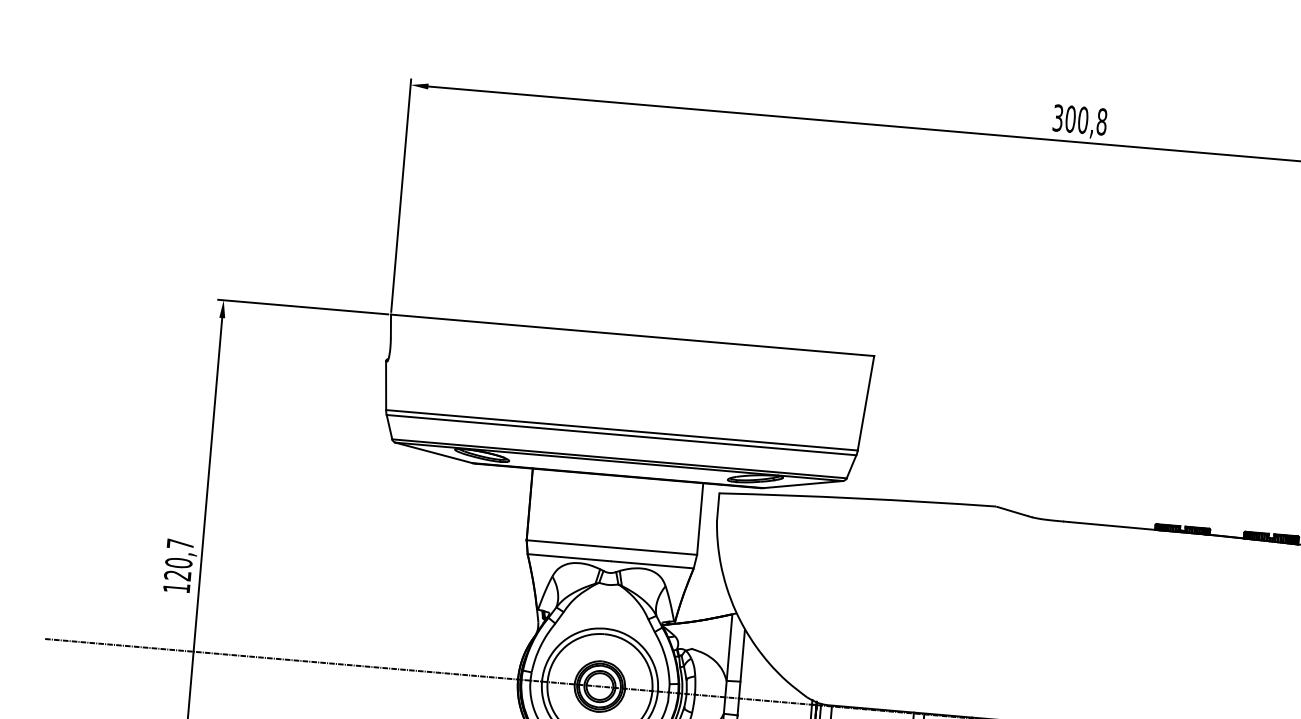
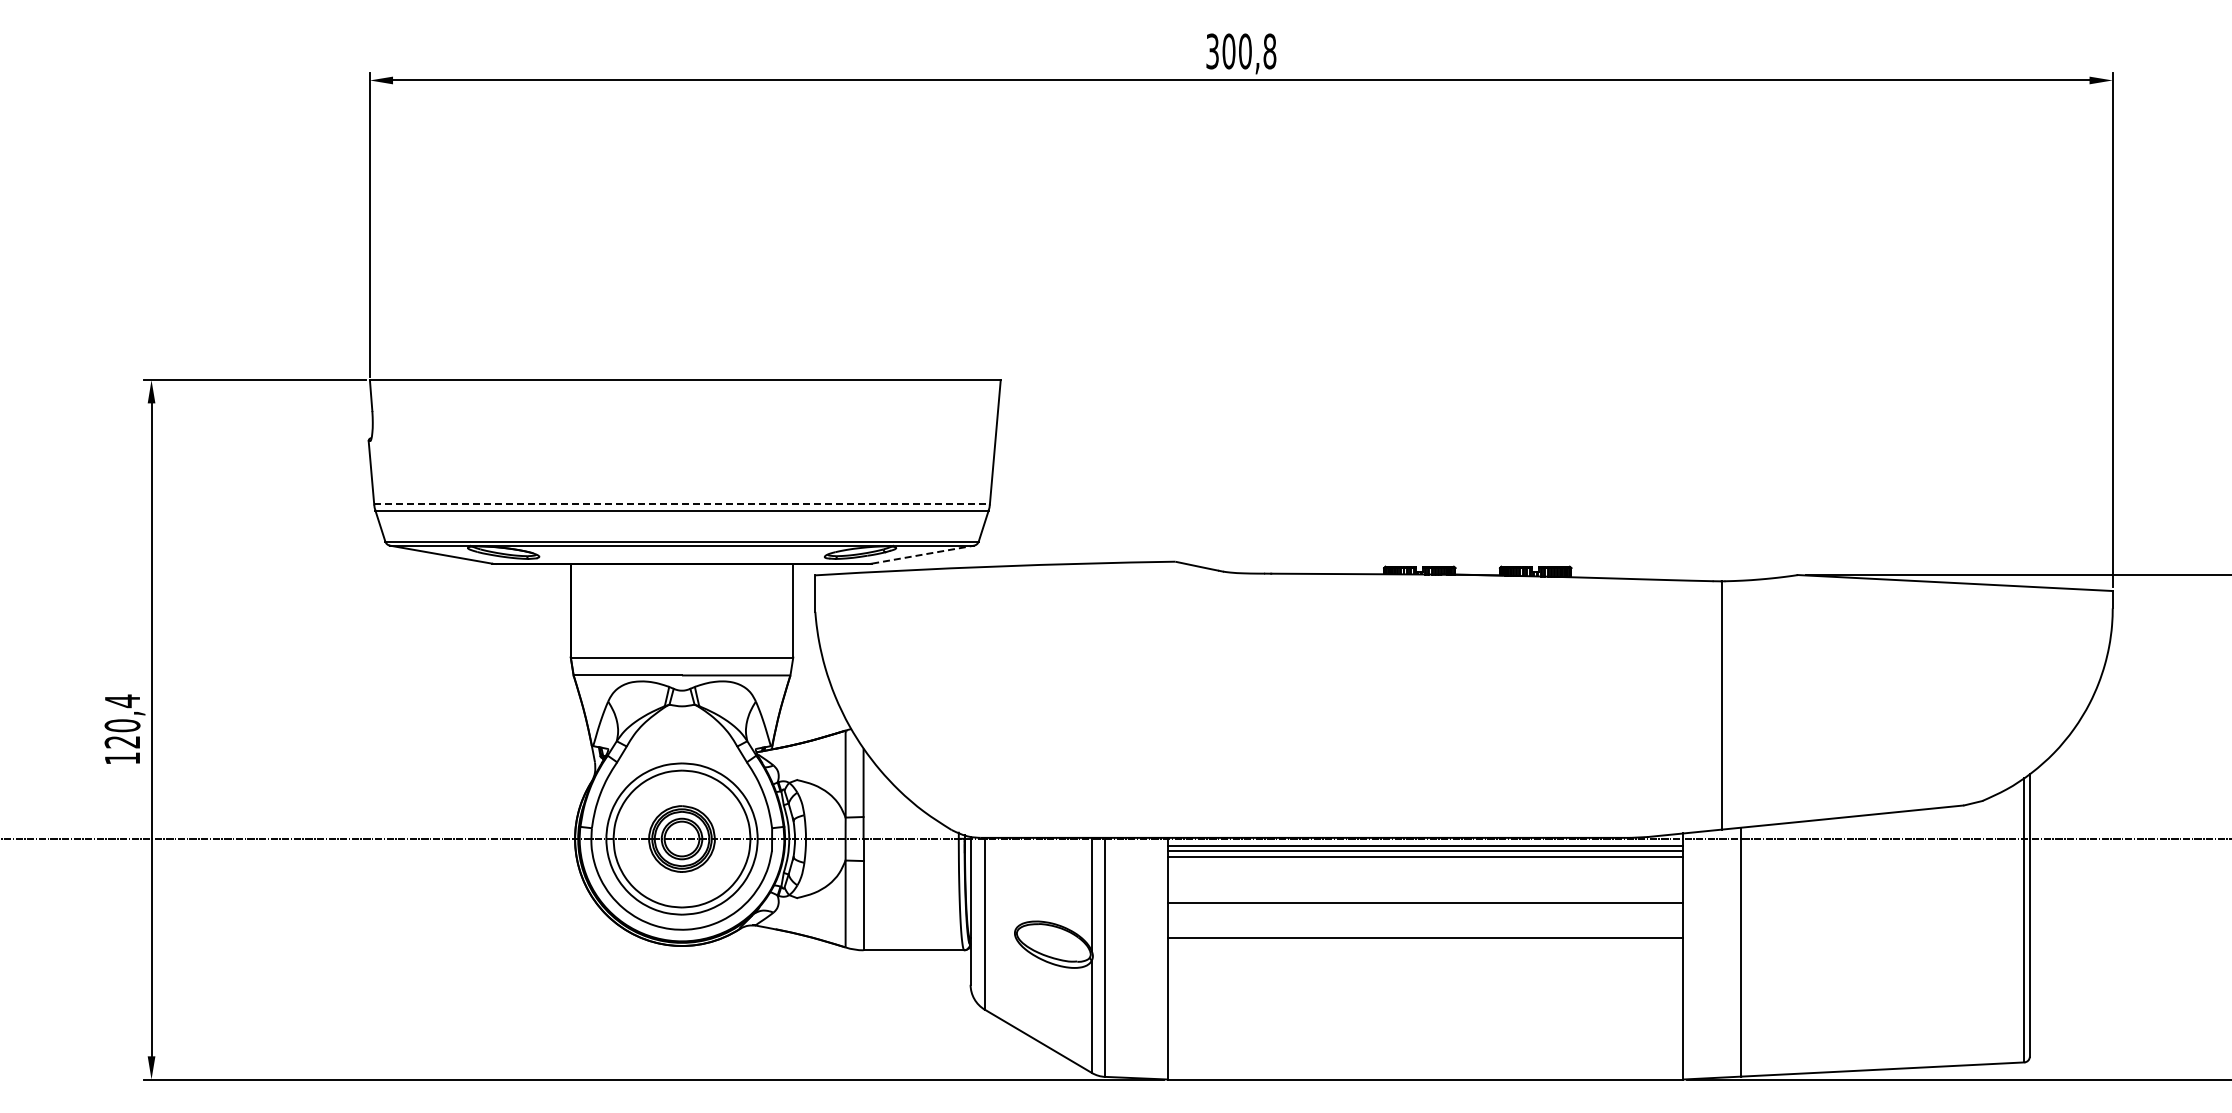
line: (622, 430) -> (682, 504), solid -> dashed
line: (803, 484) -> (923, 554), solid -> dashed
text: (180, 544) -> (122, 701), 120,7 -> 120,4

